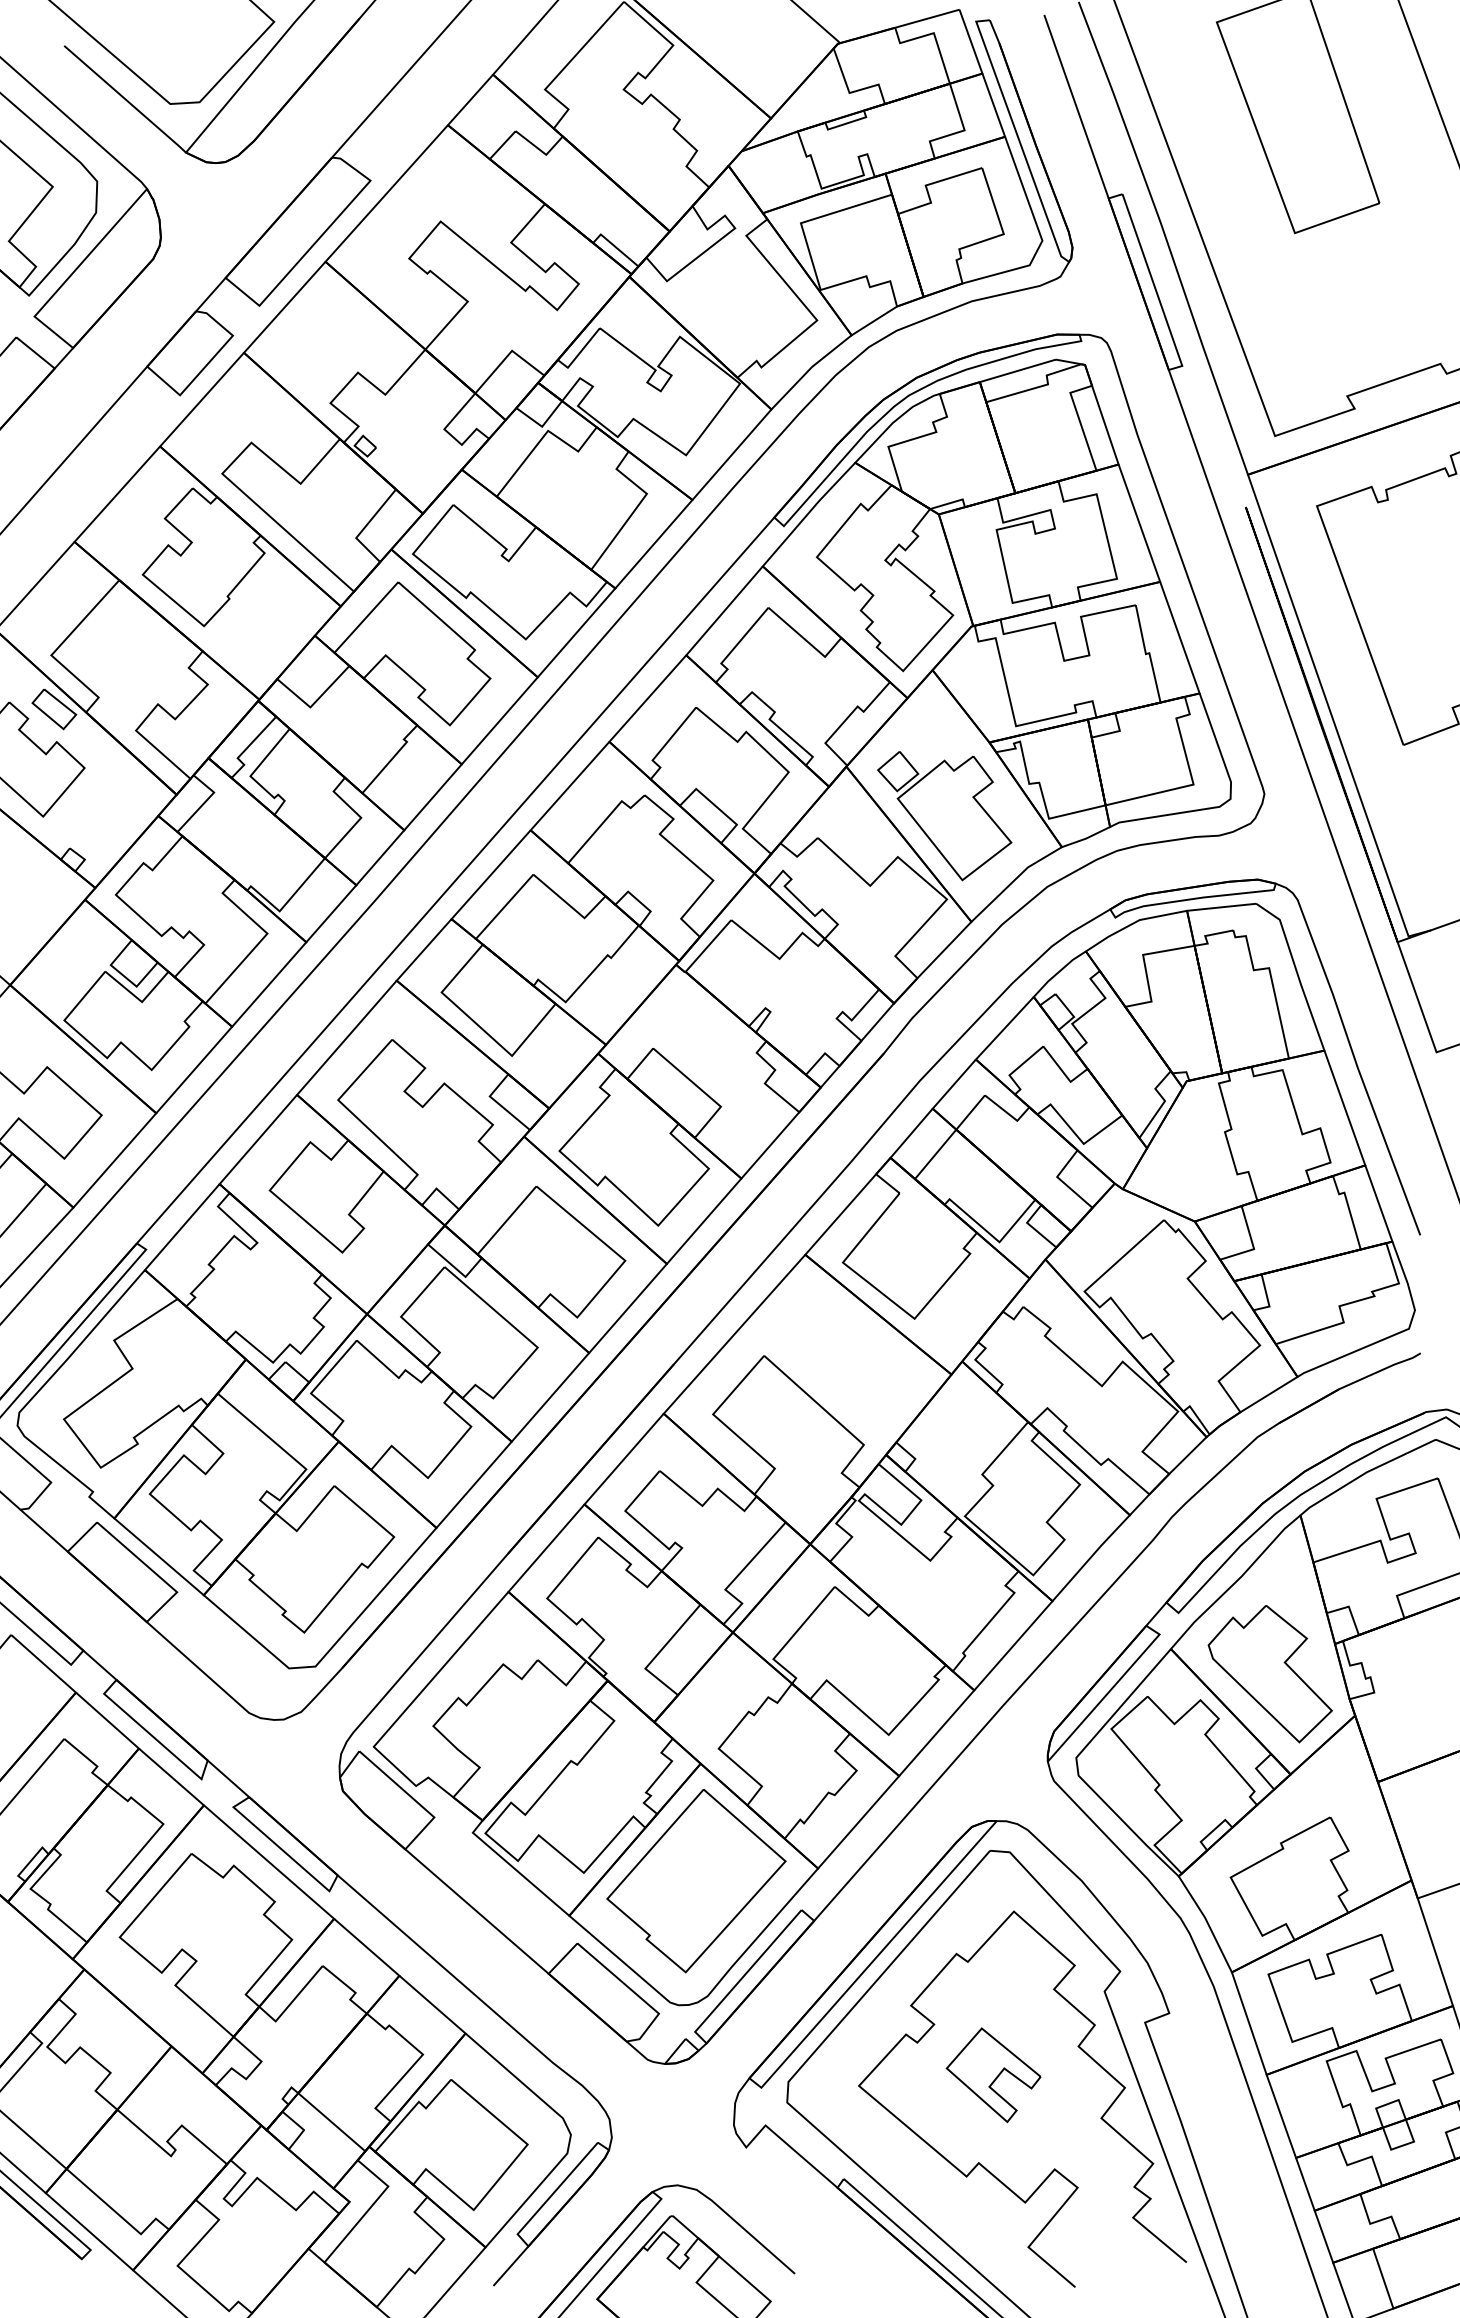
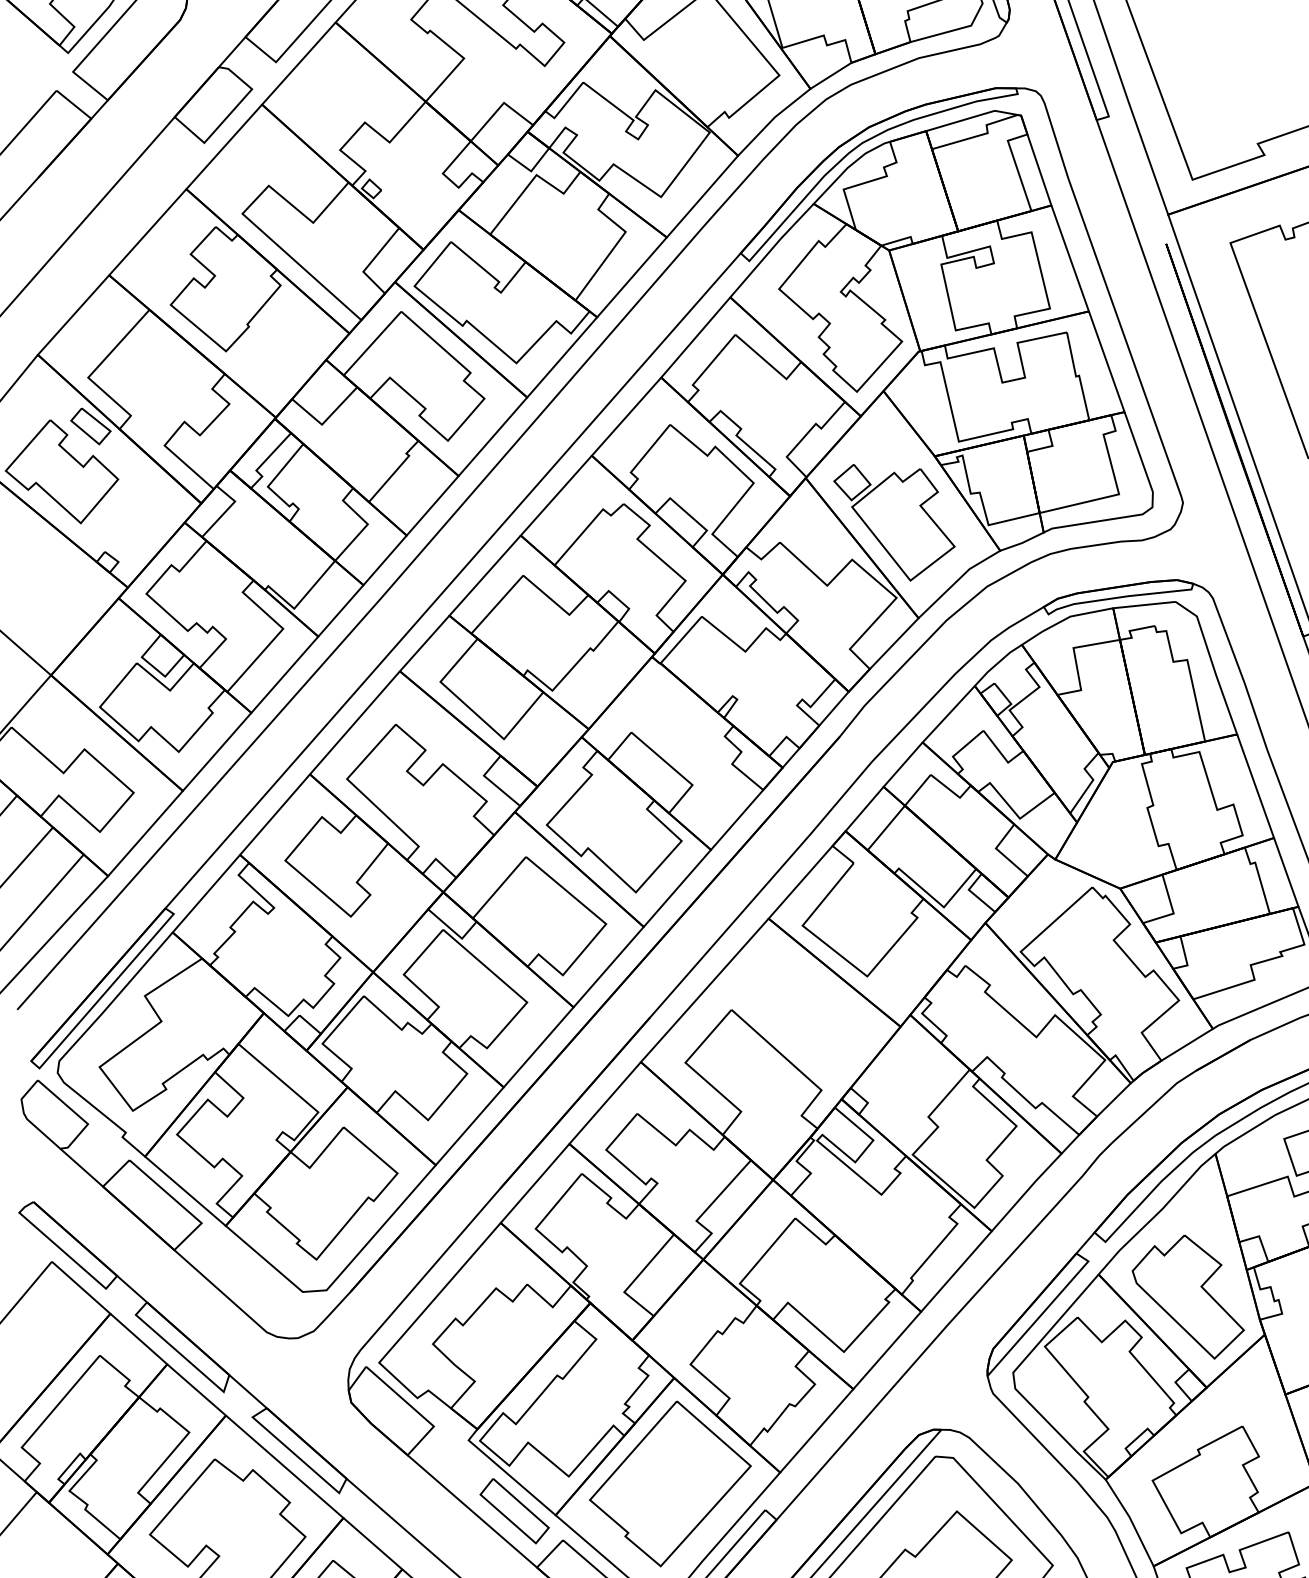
part: (523, 1911) -> (514, 1511), added

